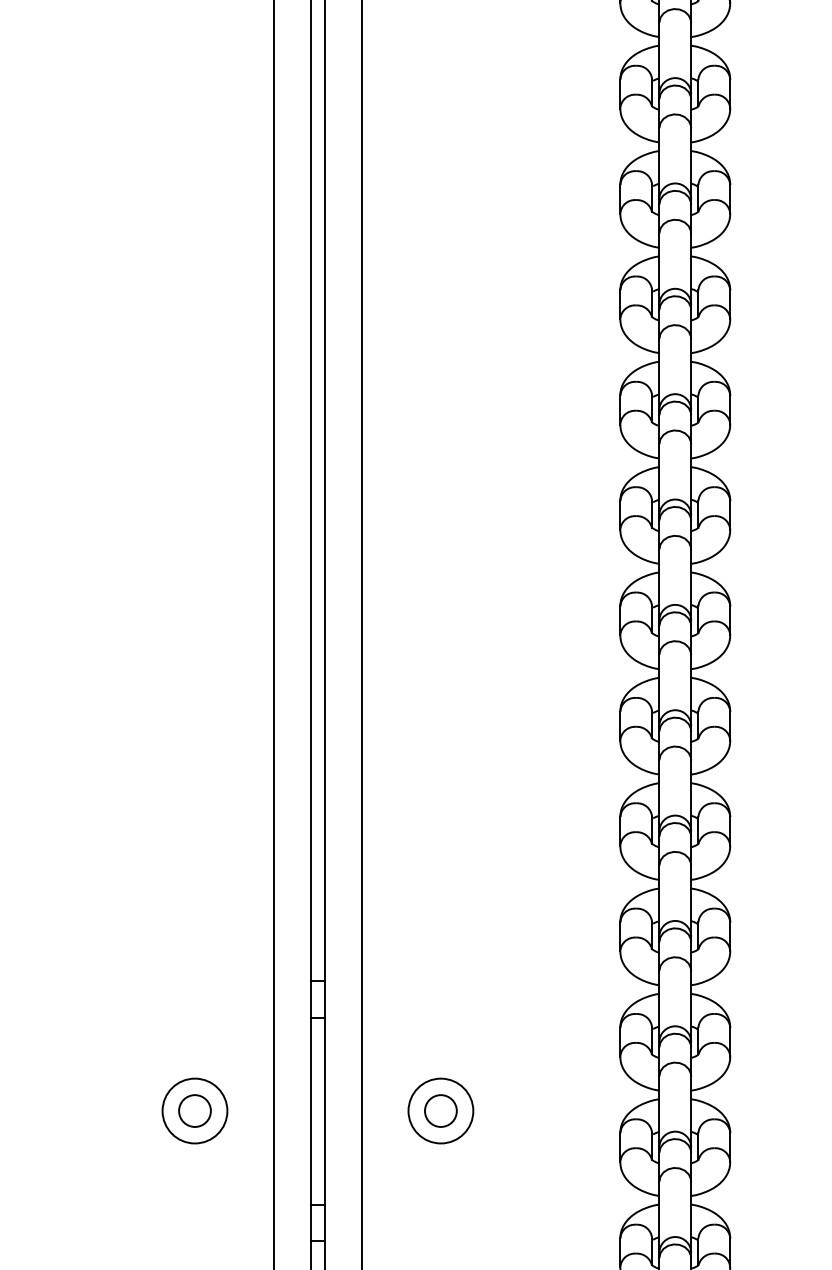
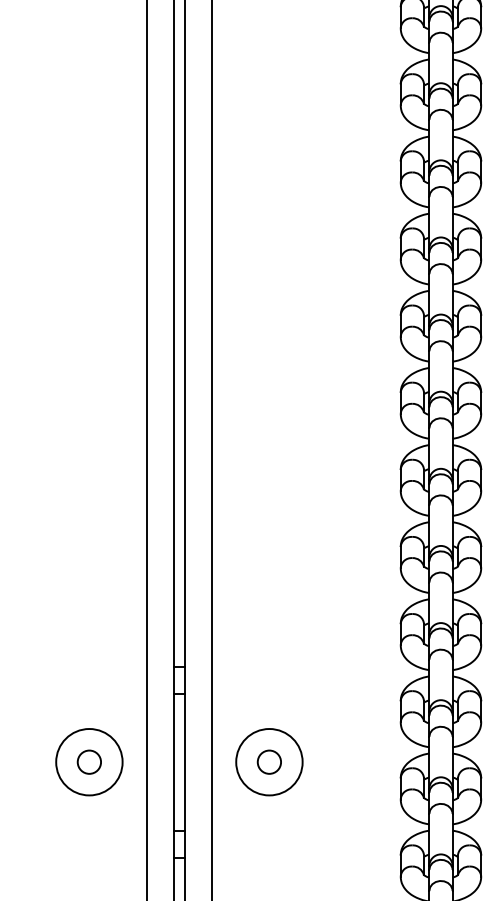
circle: (194, 1110) -> (89, 761), size x1.4
circle: (440, 1110) -> (269, 761), size x1.4

